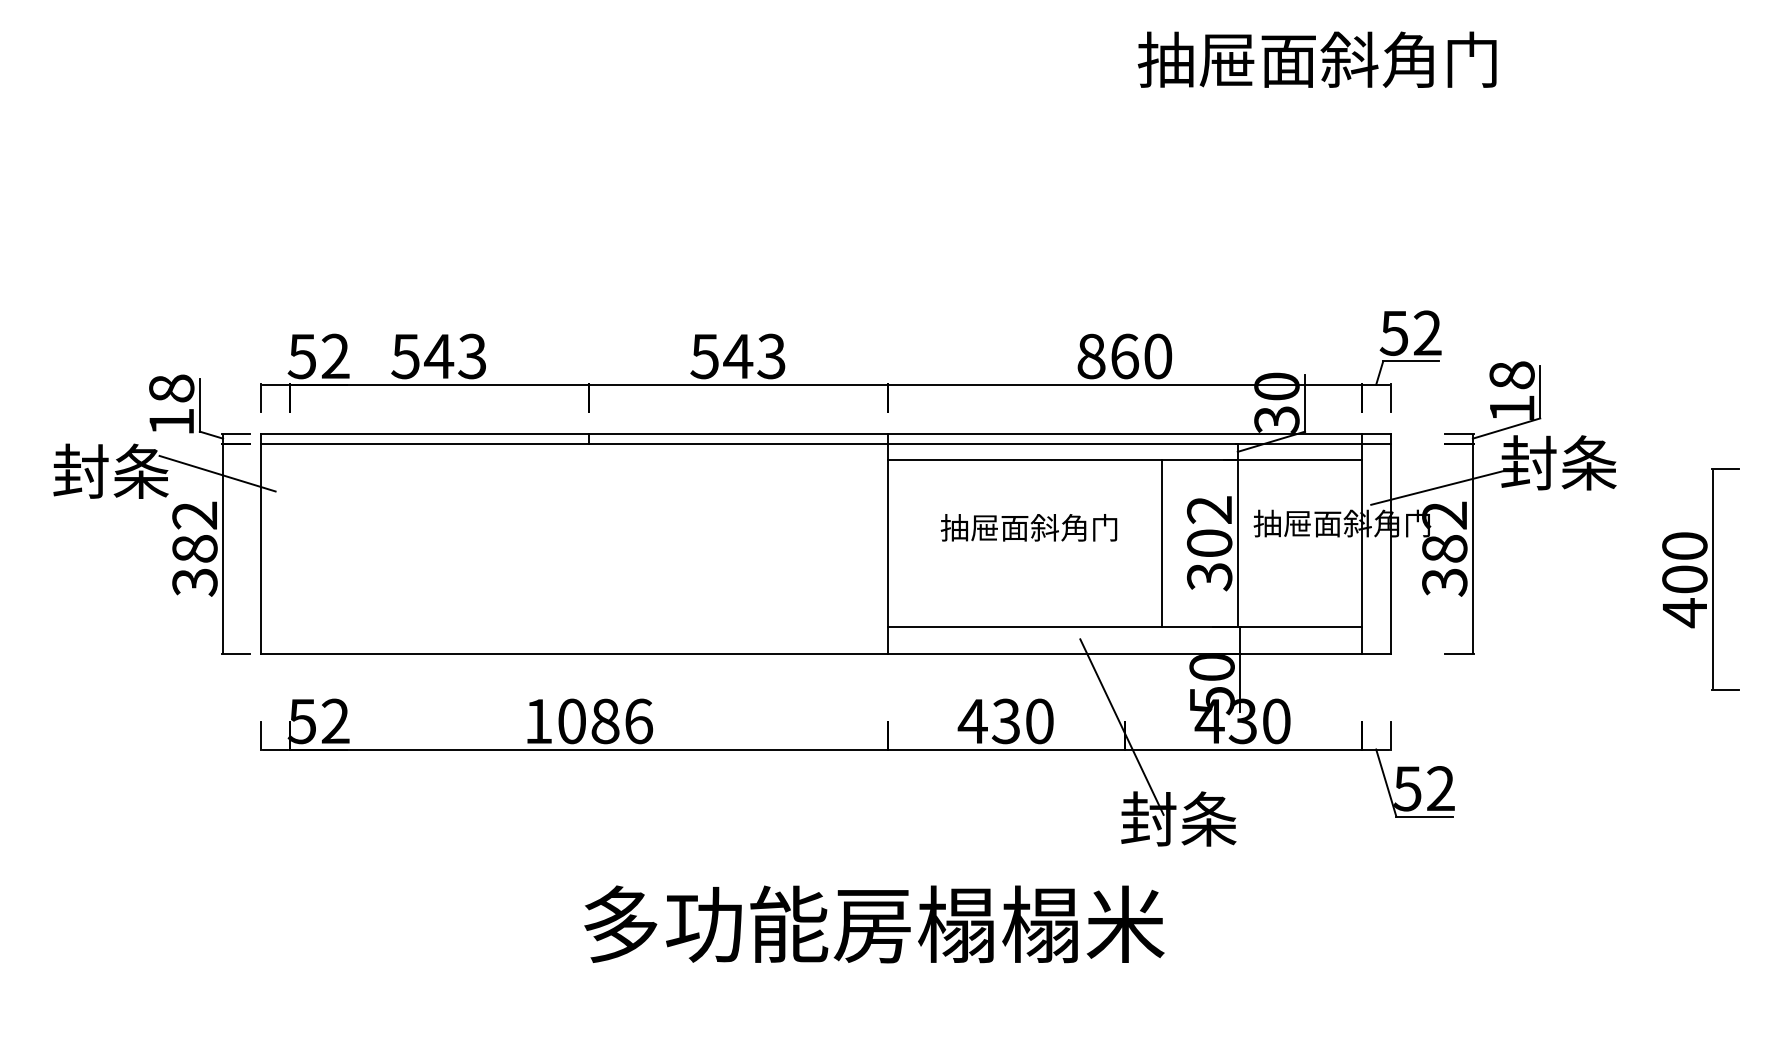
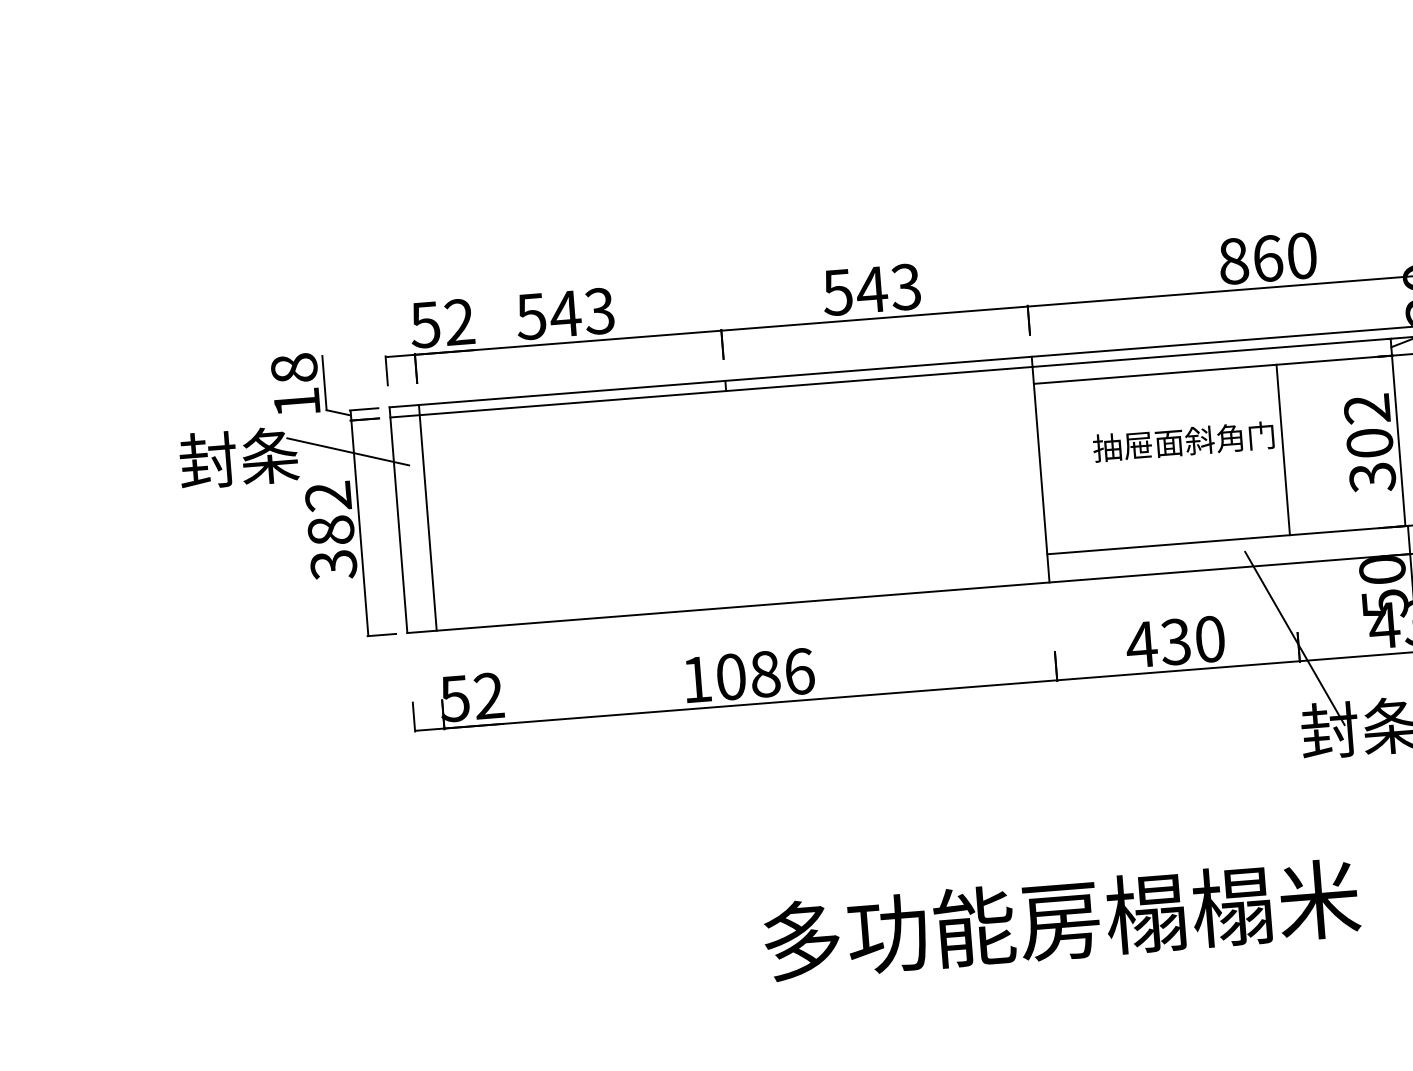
line: (289, 543) -> (427, 517), added
line: (1162, 543) -> (1283, 450), moved
text: (874, 924) -> (1062, 920), moved

